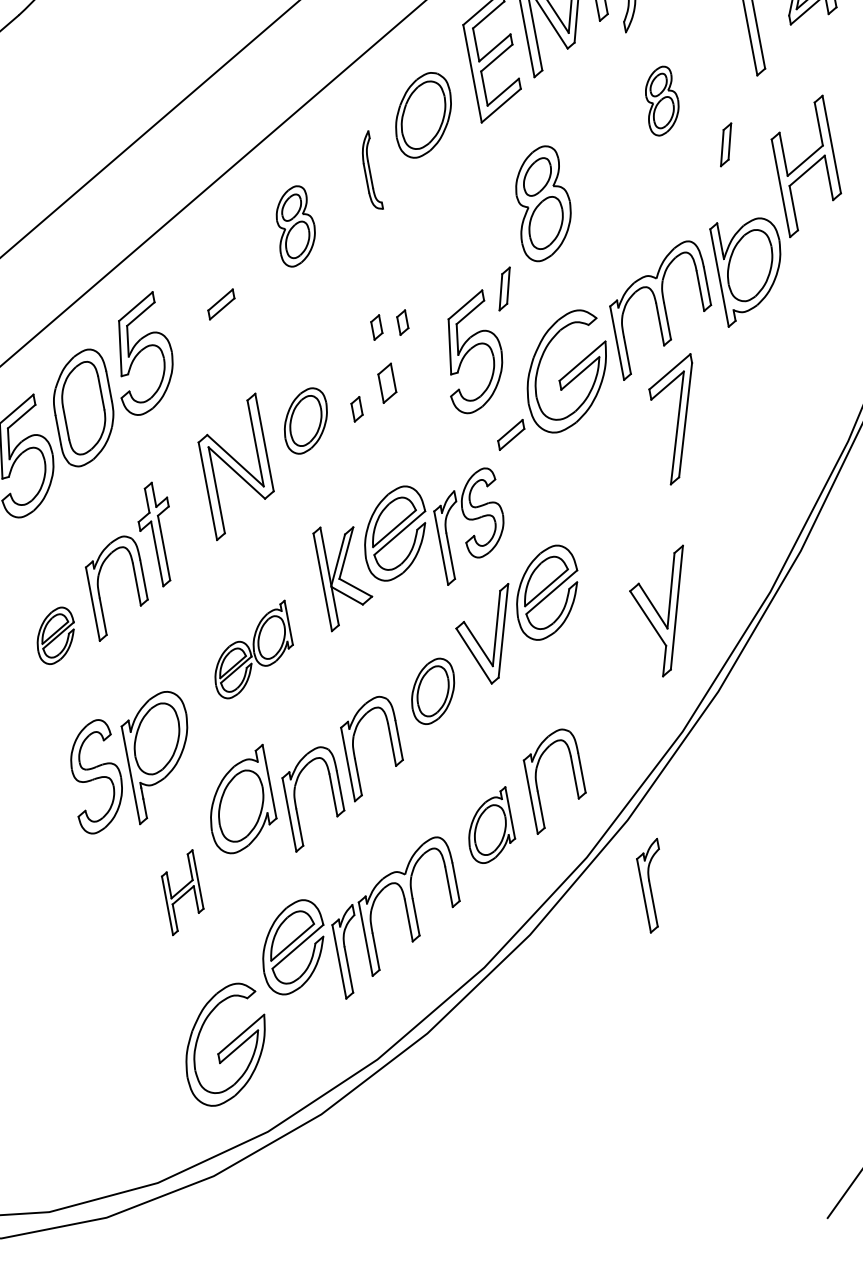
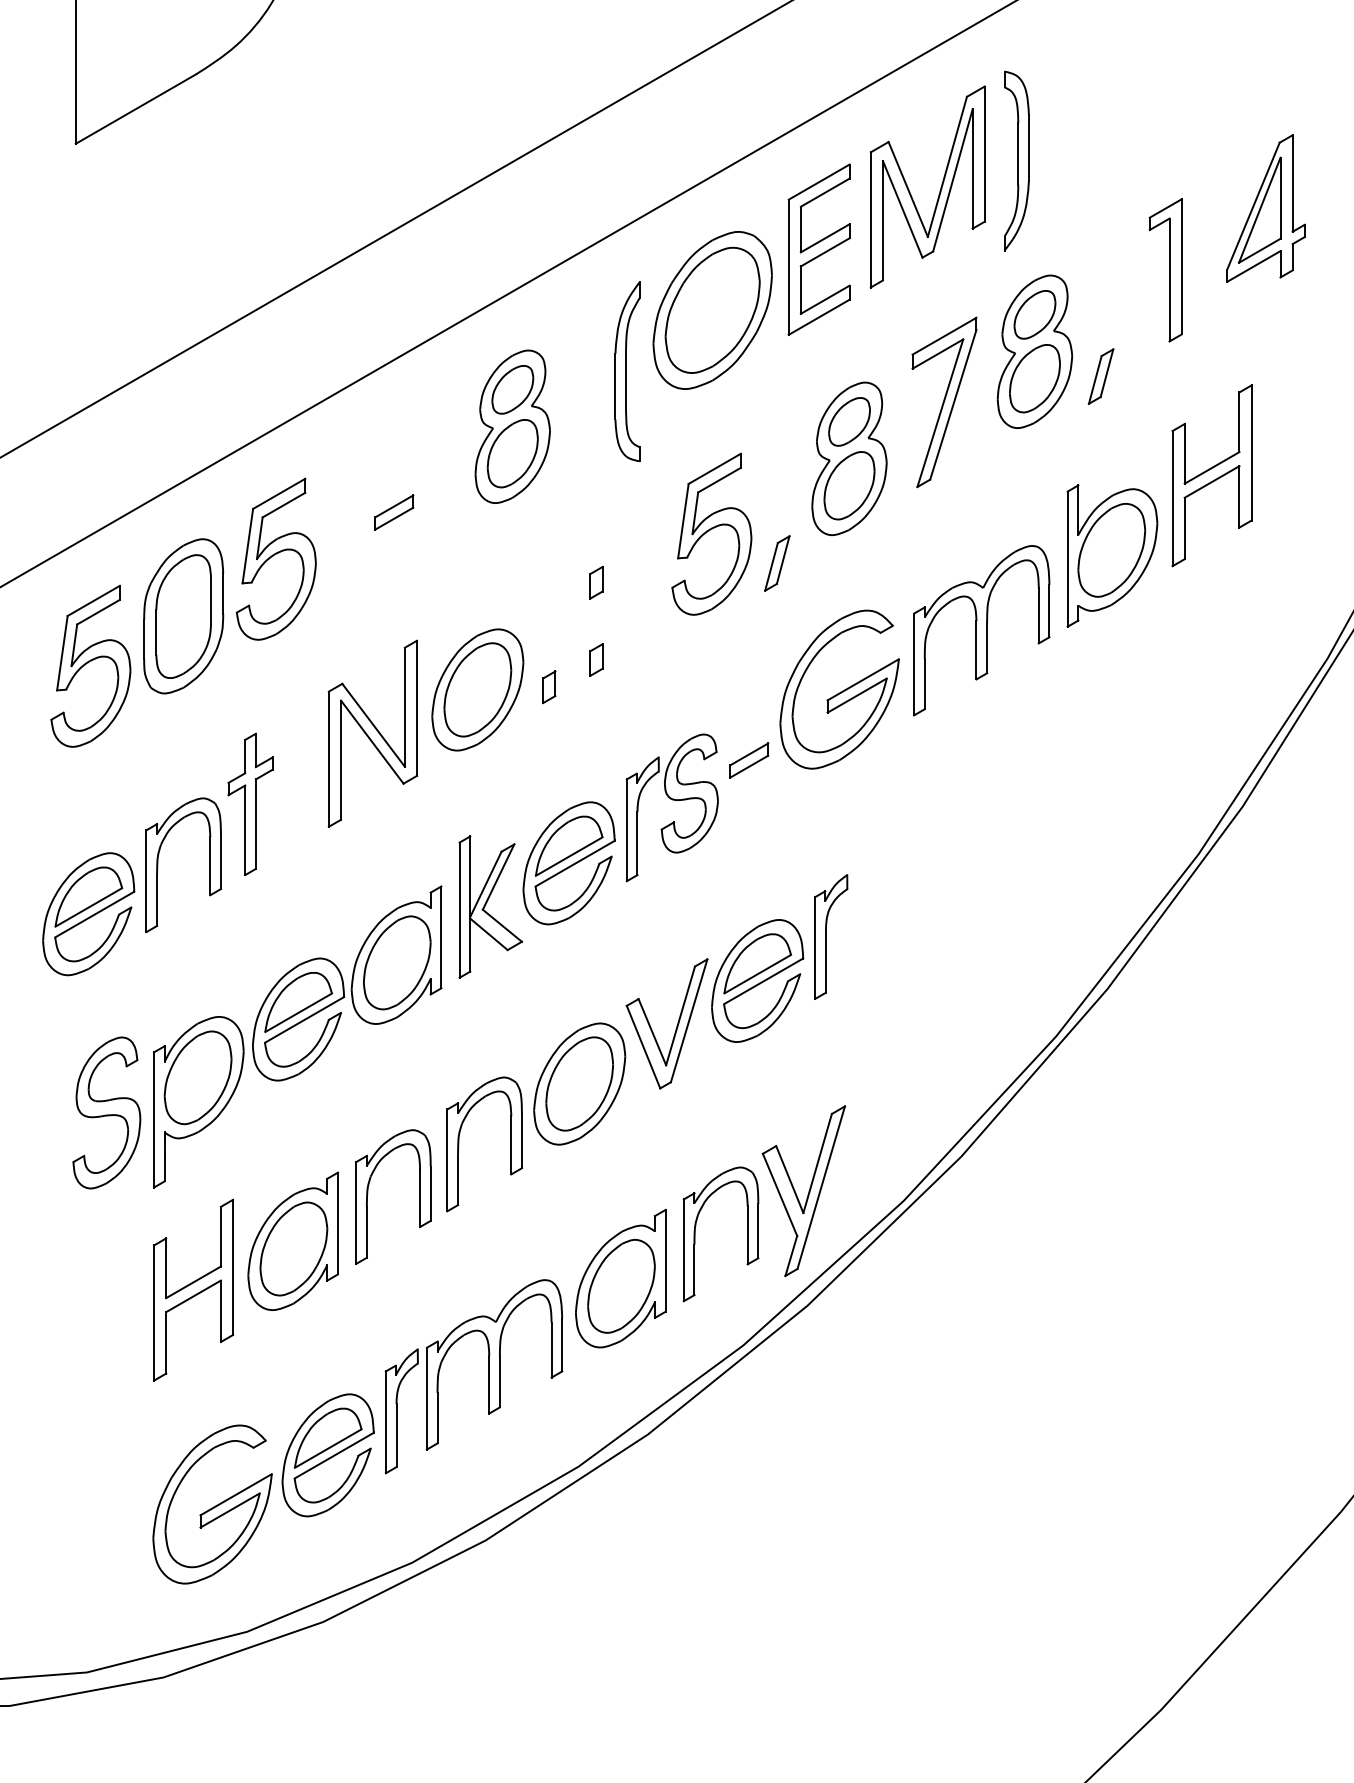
part: (661, 101) -> (1034, 351), size x1.67
part: (423, 115) -> (712, 310), size x1.43
part: (725, 144) -> (1100, 376), moved
part: (370, 170) -> (627, 371), size x1.67
part: (294, 226) -> (512, 426), size x1.43
part: (751, 269) -> (1112, 555), moved
part: (402, 322) -> (632, 582), removed
part: (471, 351) -> (711, 533), moved
part: (387, 382) -> (596, 659), size x0.62
part: (678, 419) -> (944, 402), moved
part: (305, 420) -> (477, 689), size x1.43
part: (470, 520) -> (672, 800), moved
part: (664, 612) -> (803, 1191), moved
part: (55, 636) -> (88, 914), size x1.67
part: (251, 650) -> (347, 983), size x1.67
part: (432, 691) -> (579, 1083), size x1.43
part: (239, 800) -> (292, 1240), moved
part: (489, 826) -> (620, 1278), size x1.43
part: (654, 885) -> (831, 936), moved
part: (182, 892) -> (193, 1289), size x1.67
part: (293, 947) -> (327, 1455), moved

